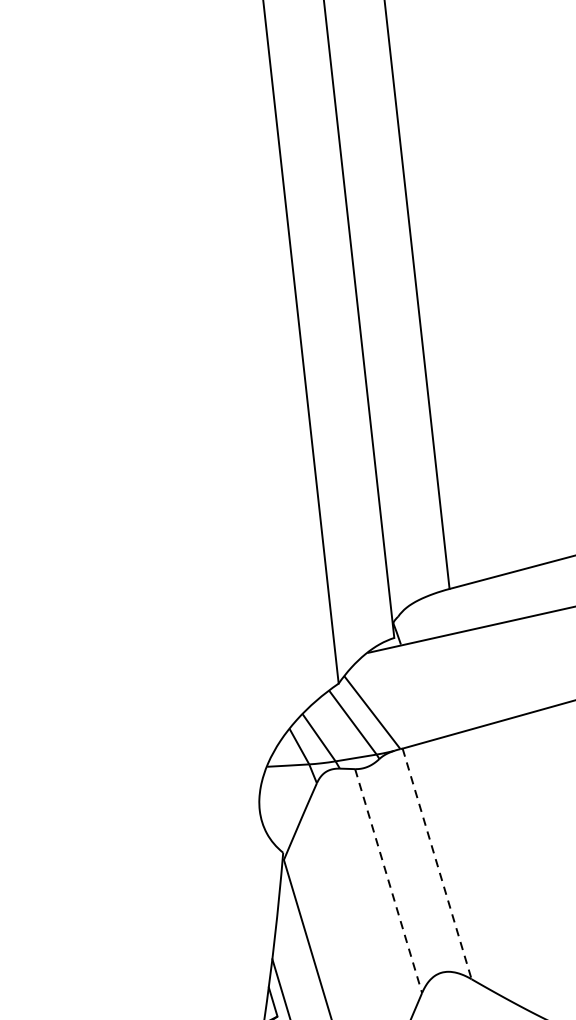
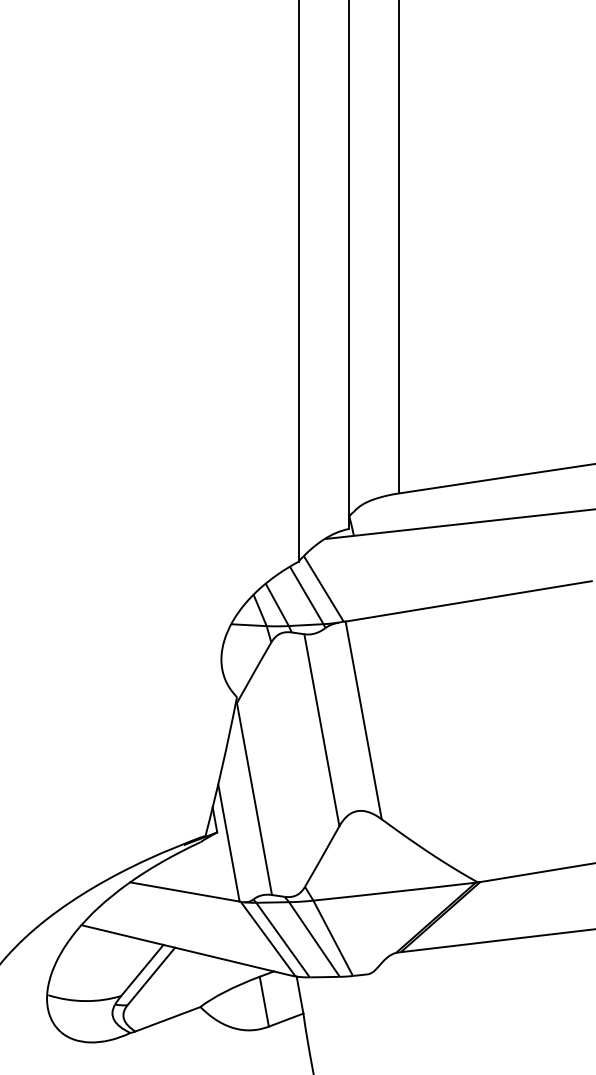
line: (436, 864) -> (363, 720), dashed -> solid
line: (388, 881) -> (321, 730), dashed -> solid

